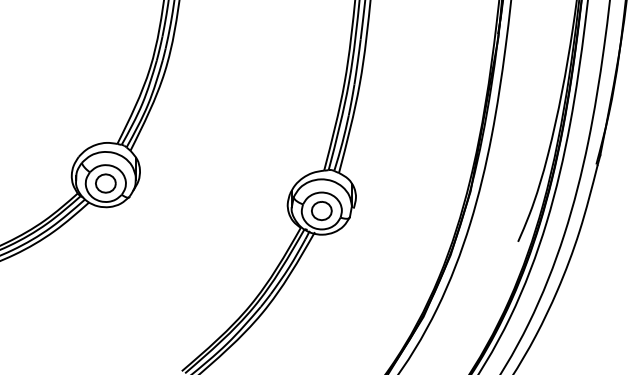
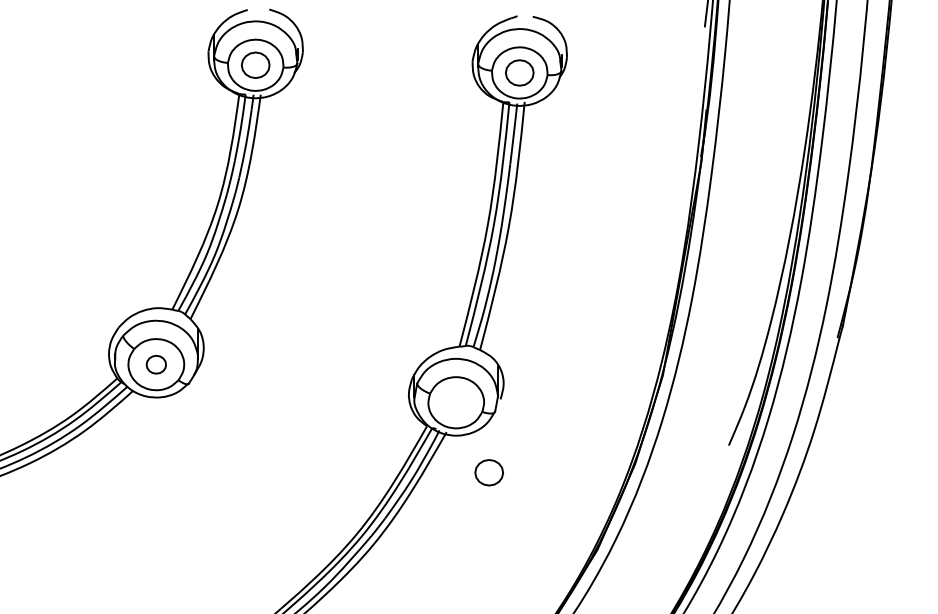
part: (105, 183) -> (156, 364), size x0.7
part: (321, 210) -> (488, 472), moved

